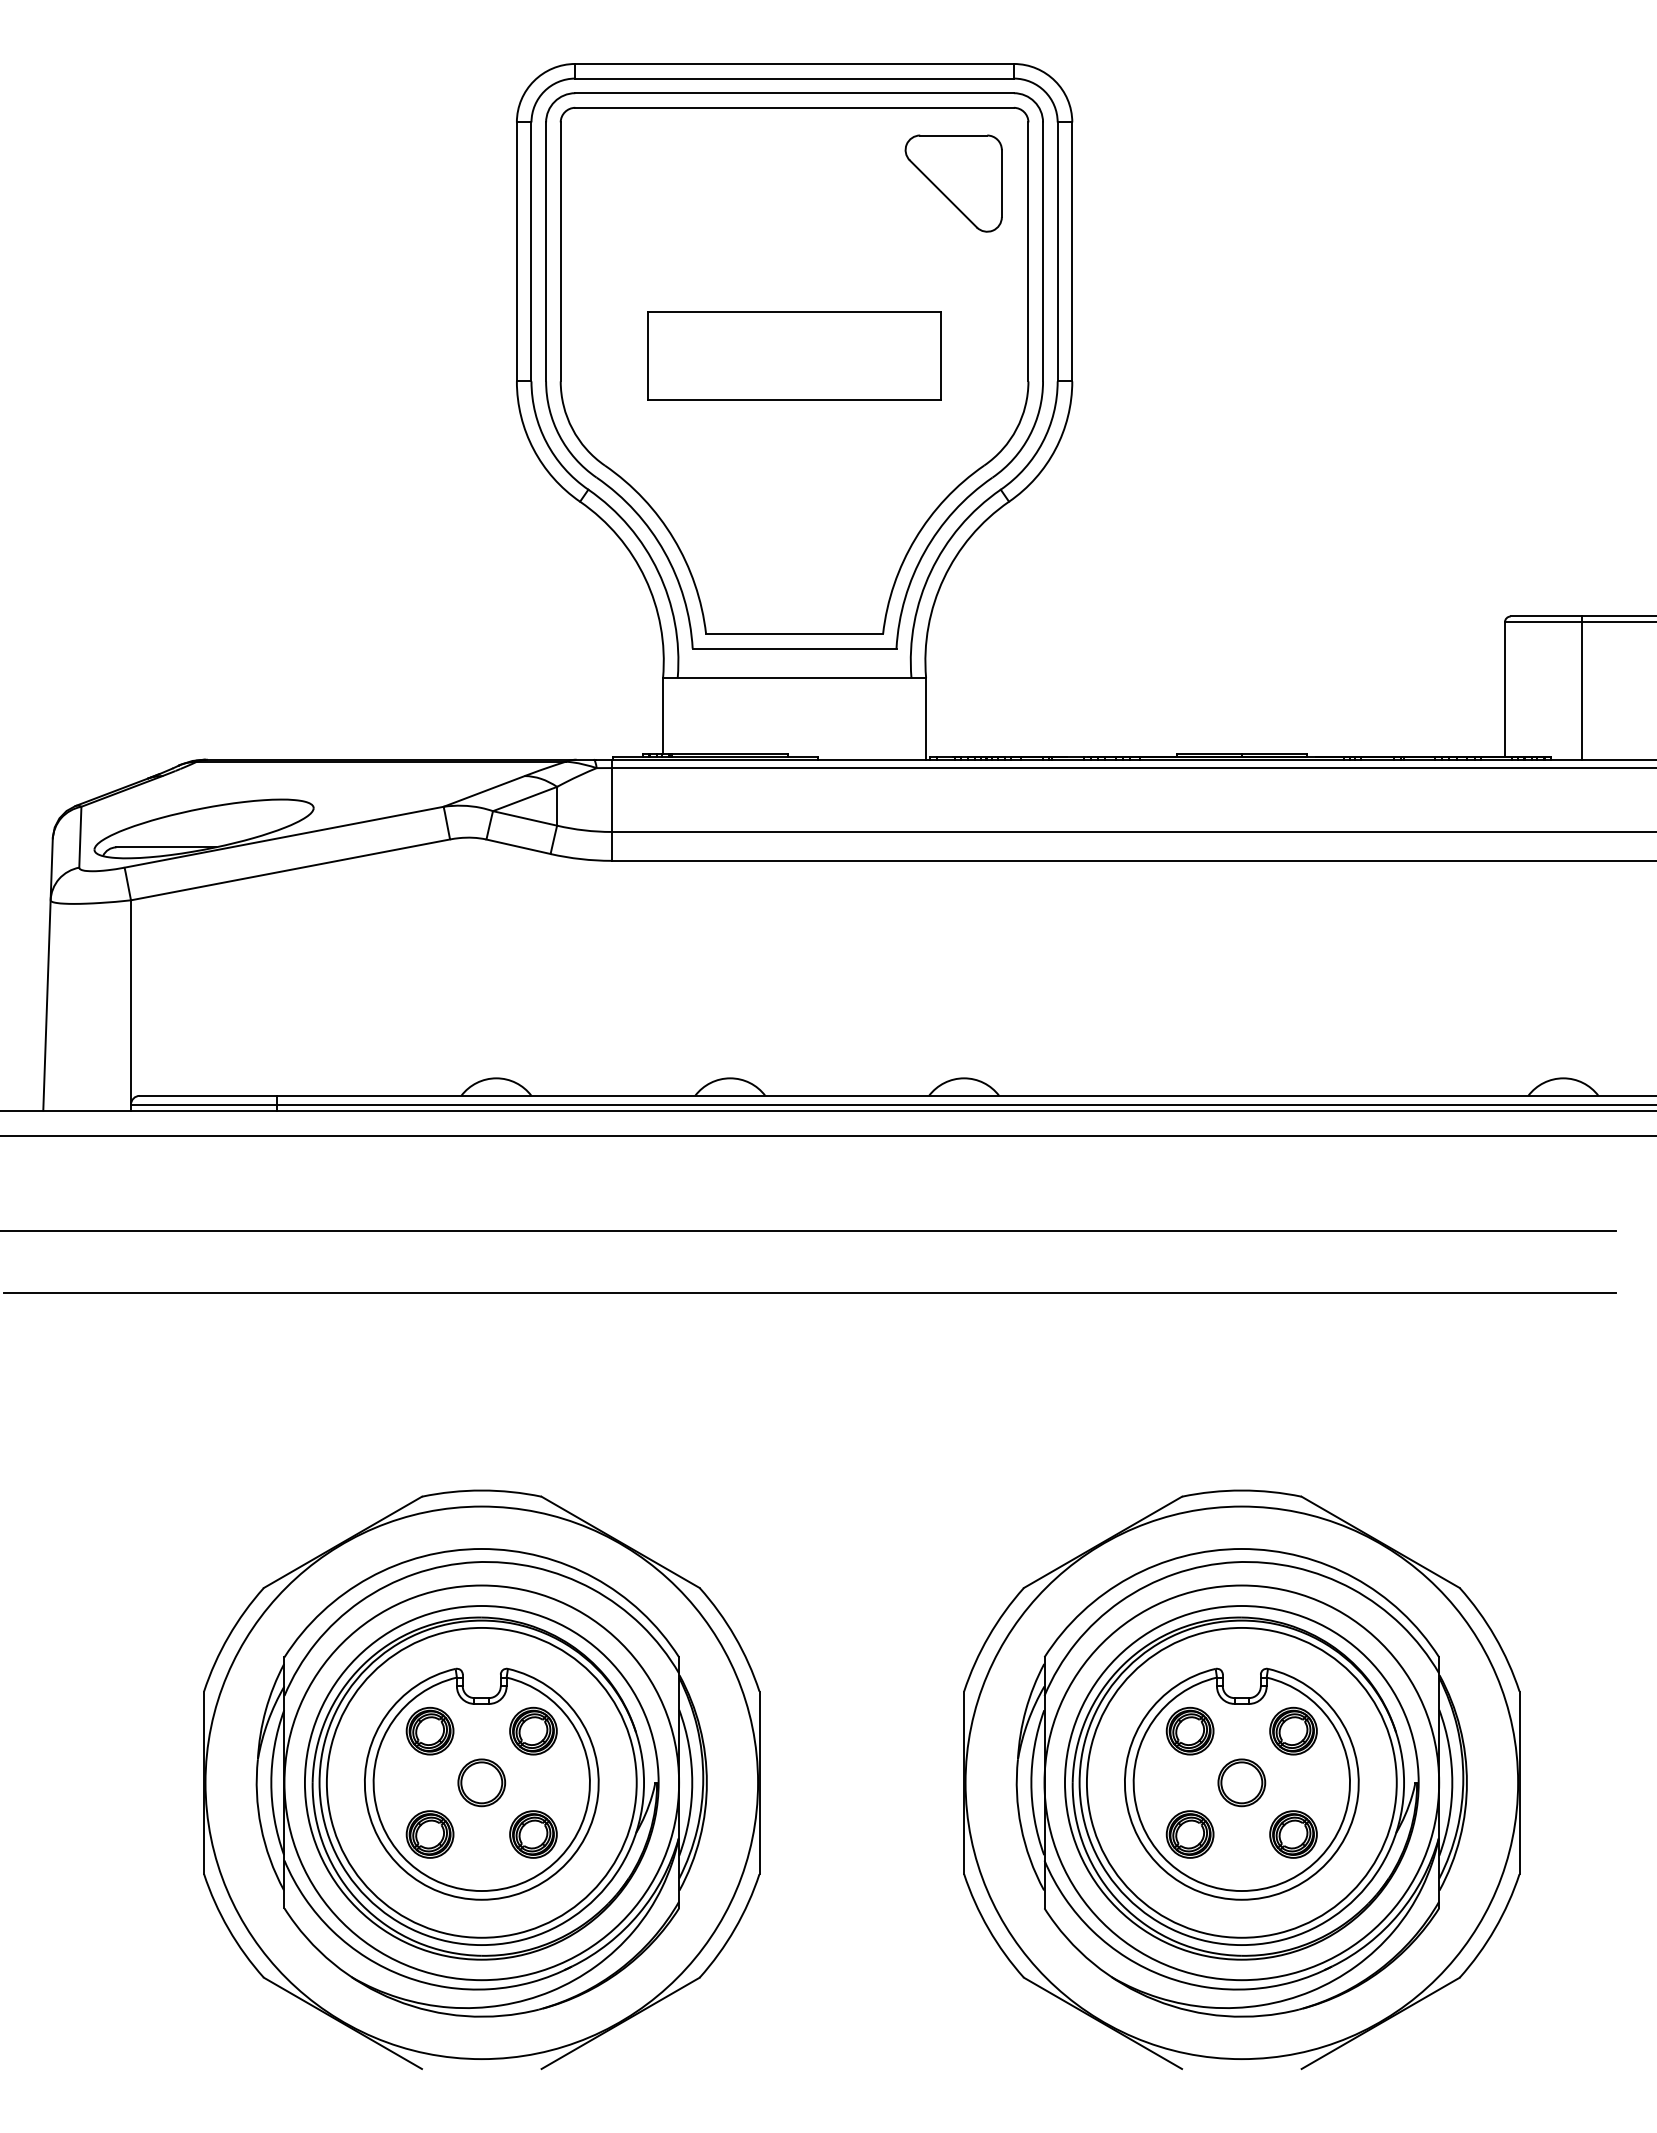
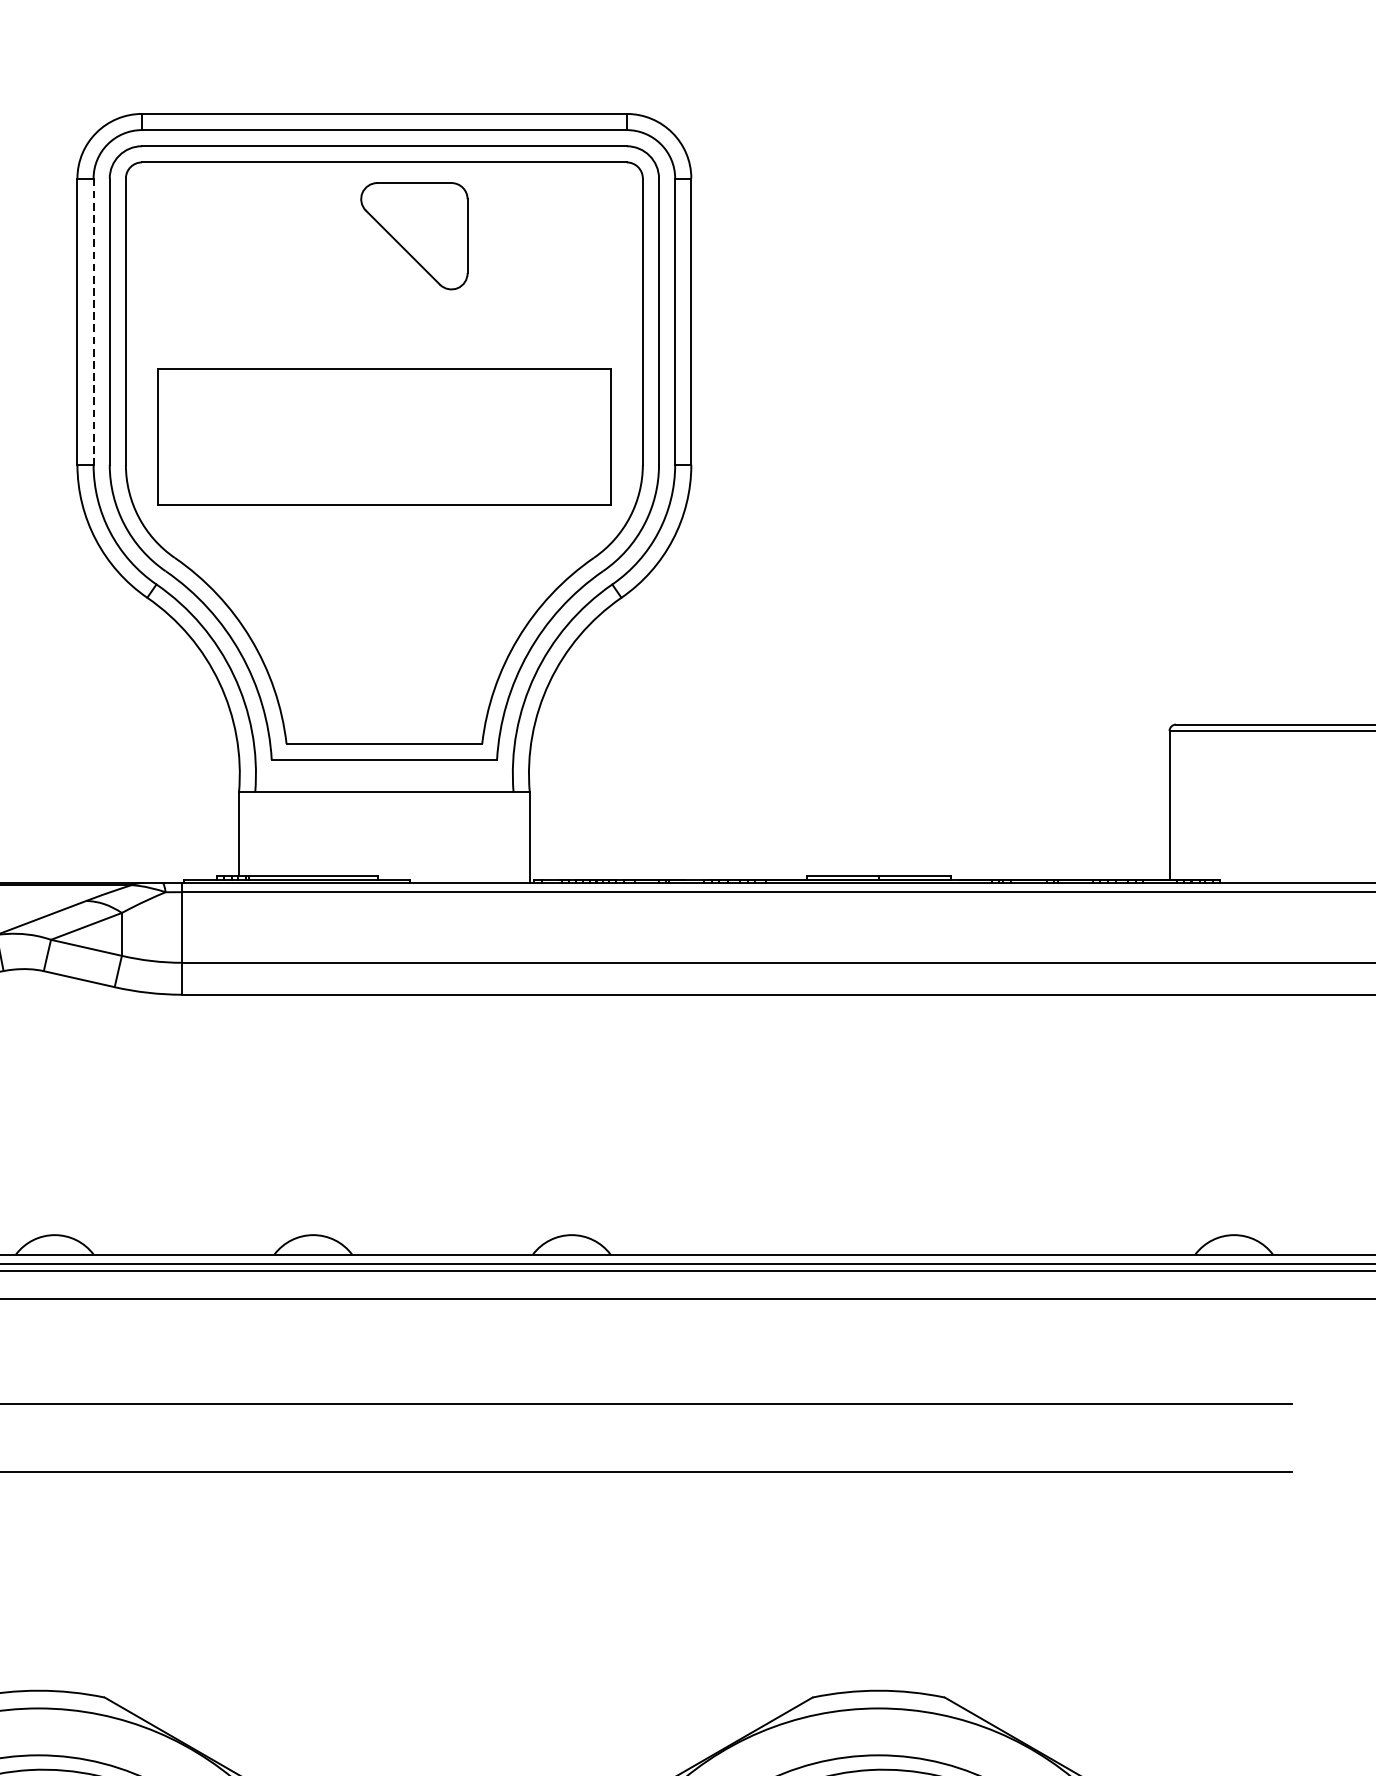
part: (953, 183) -> (414, 236), moved
line: (531, 252) -> (93, 322), solid -> dashed
part: (794, 355) -> (384, 436), size x1.4
line: (1582, 687) -> (1255, 803), removed

